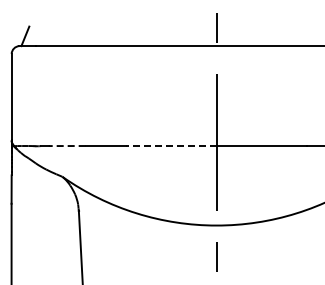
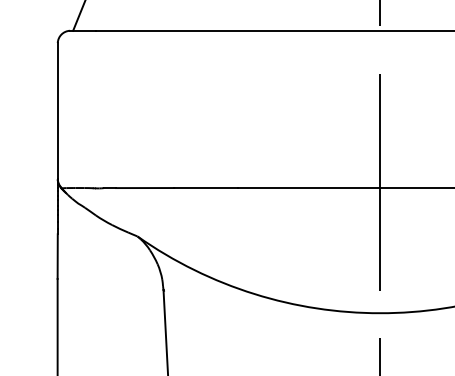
line: (66, 146) -> (144, 188), dashed -> solid
line: (170, 146) -> (307, 188), dashed -> solid

